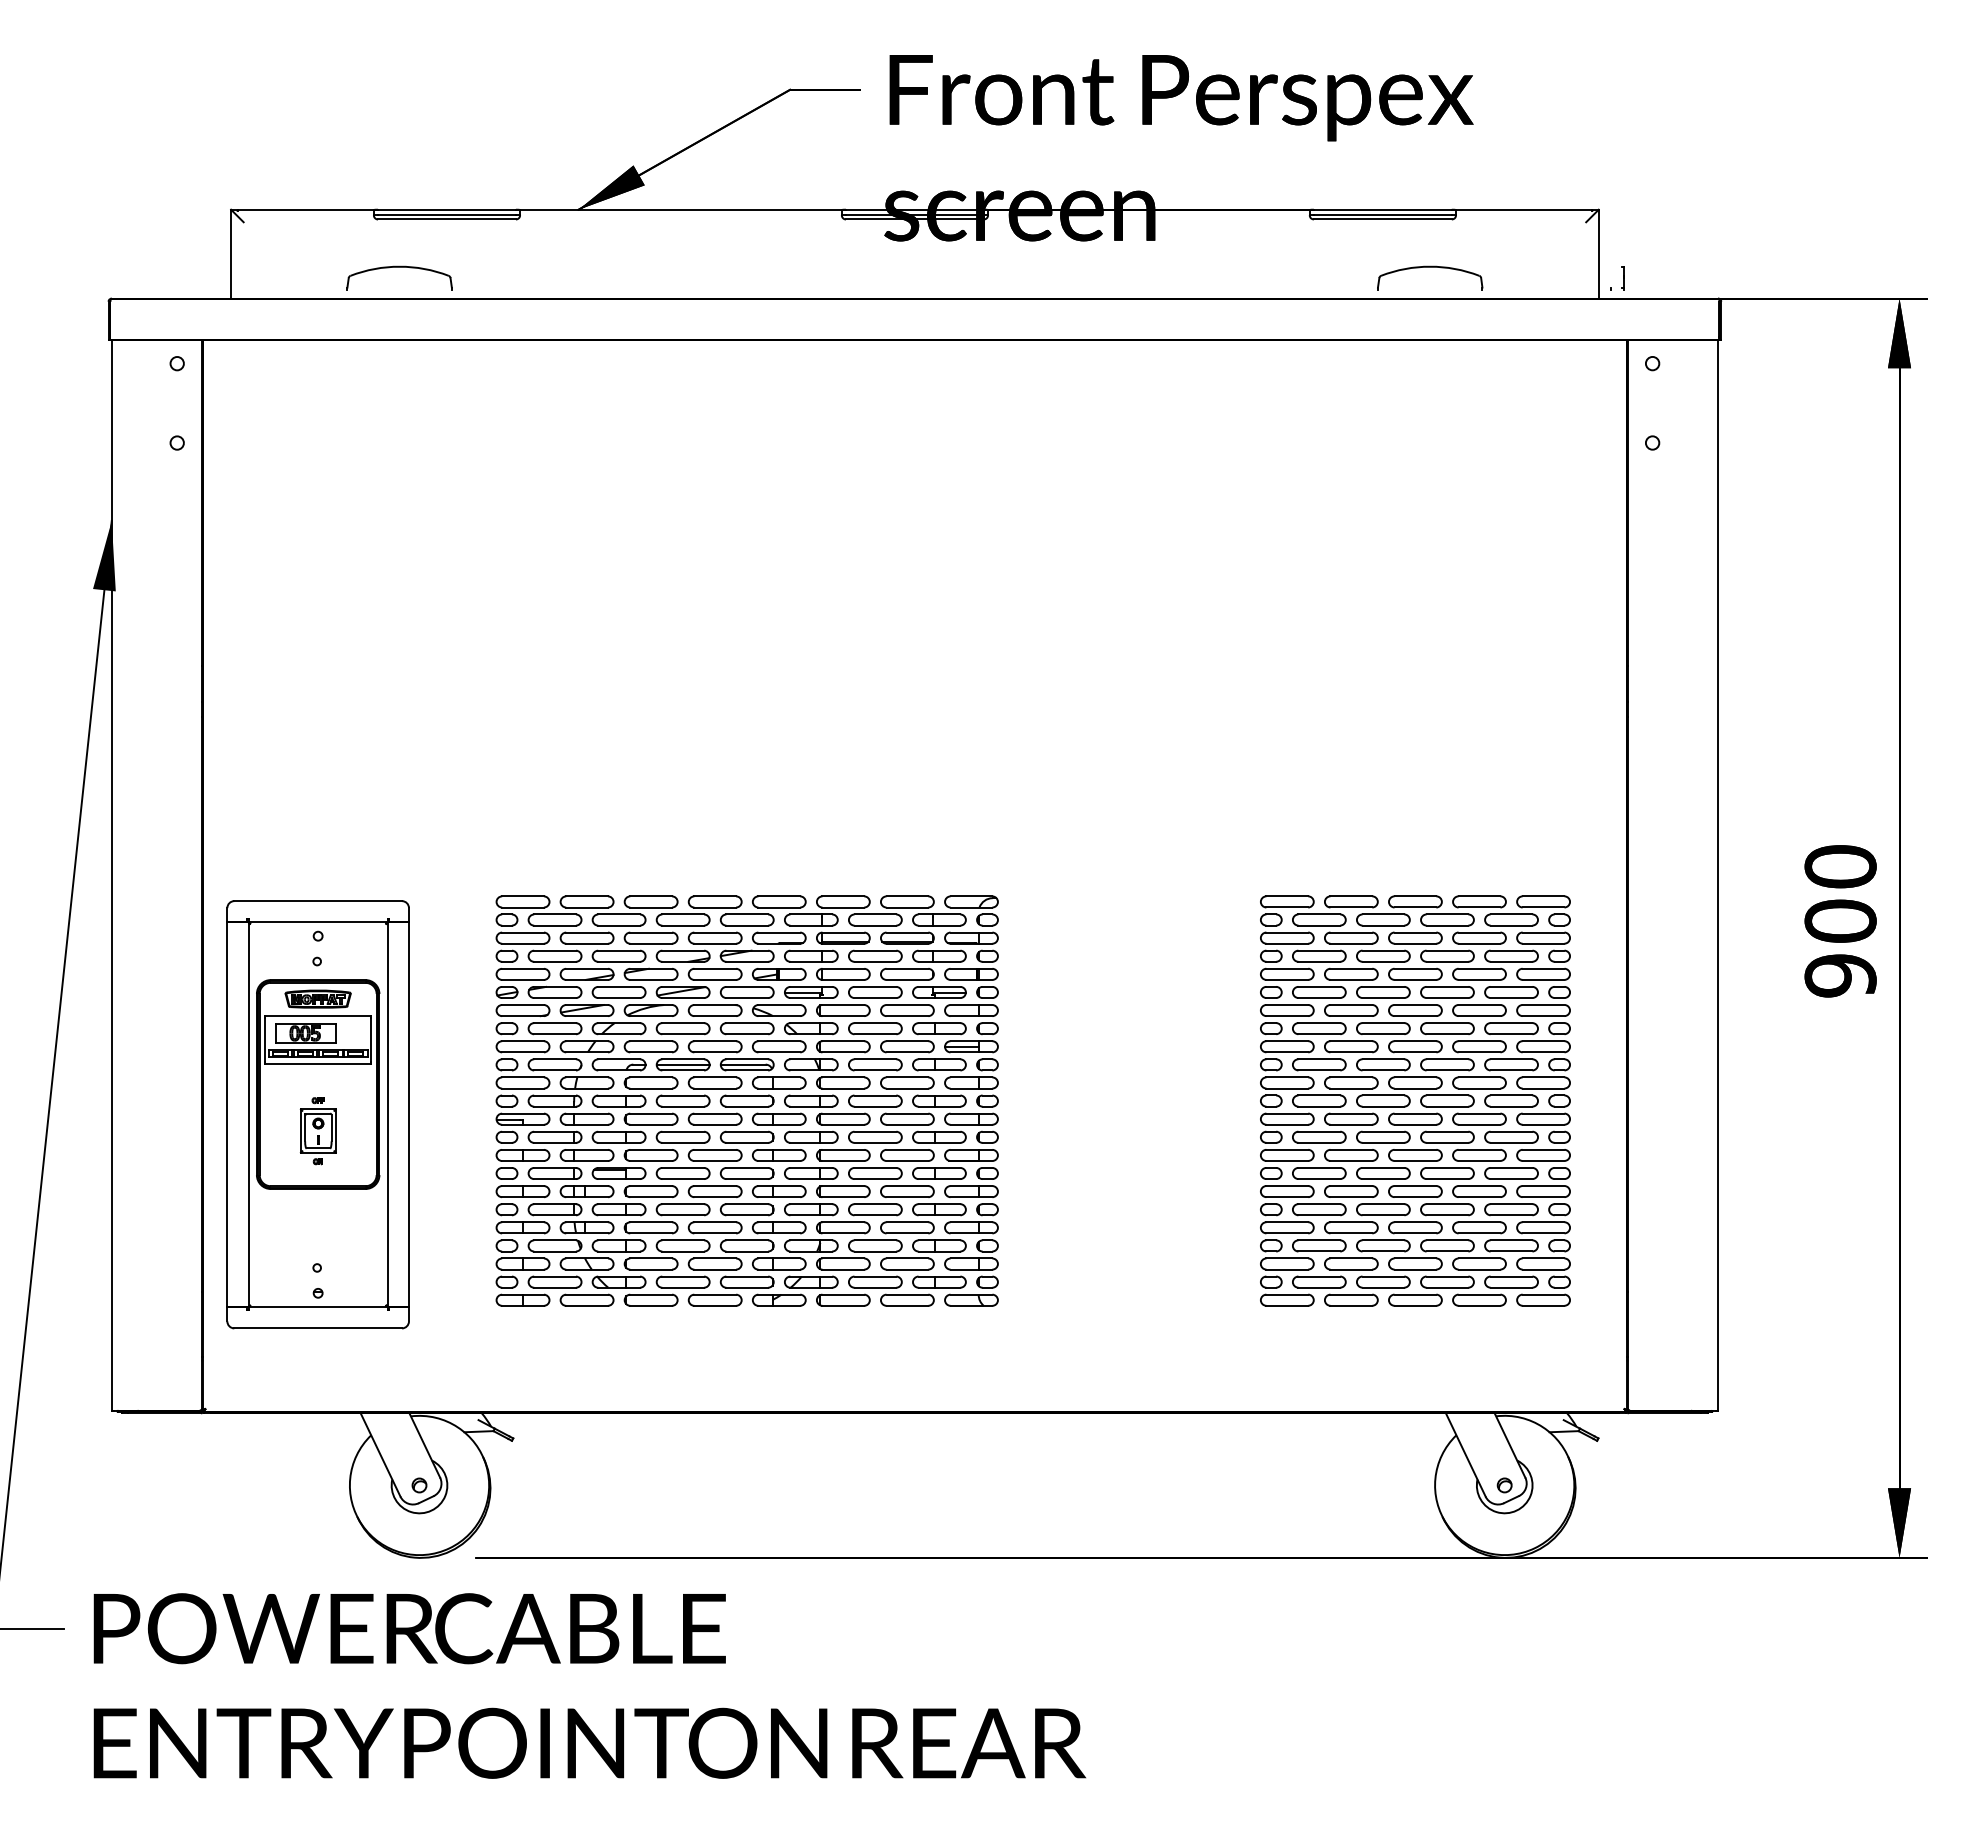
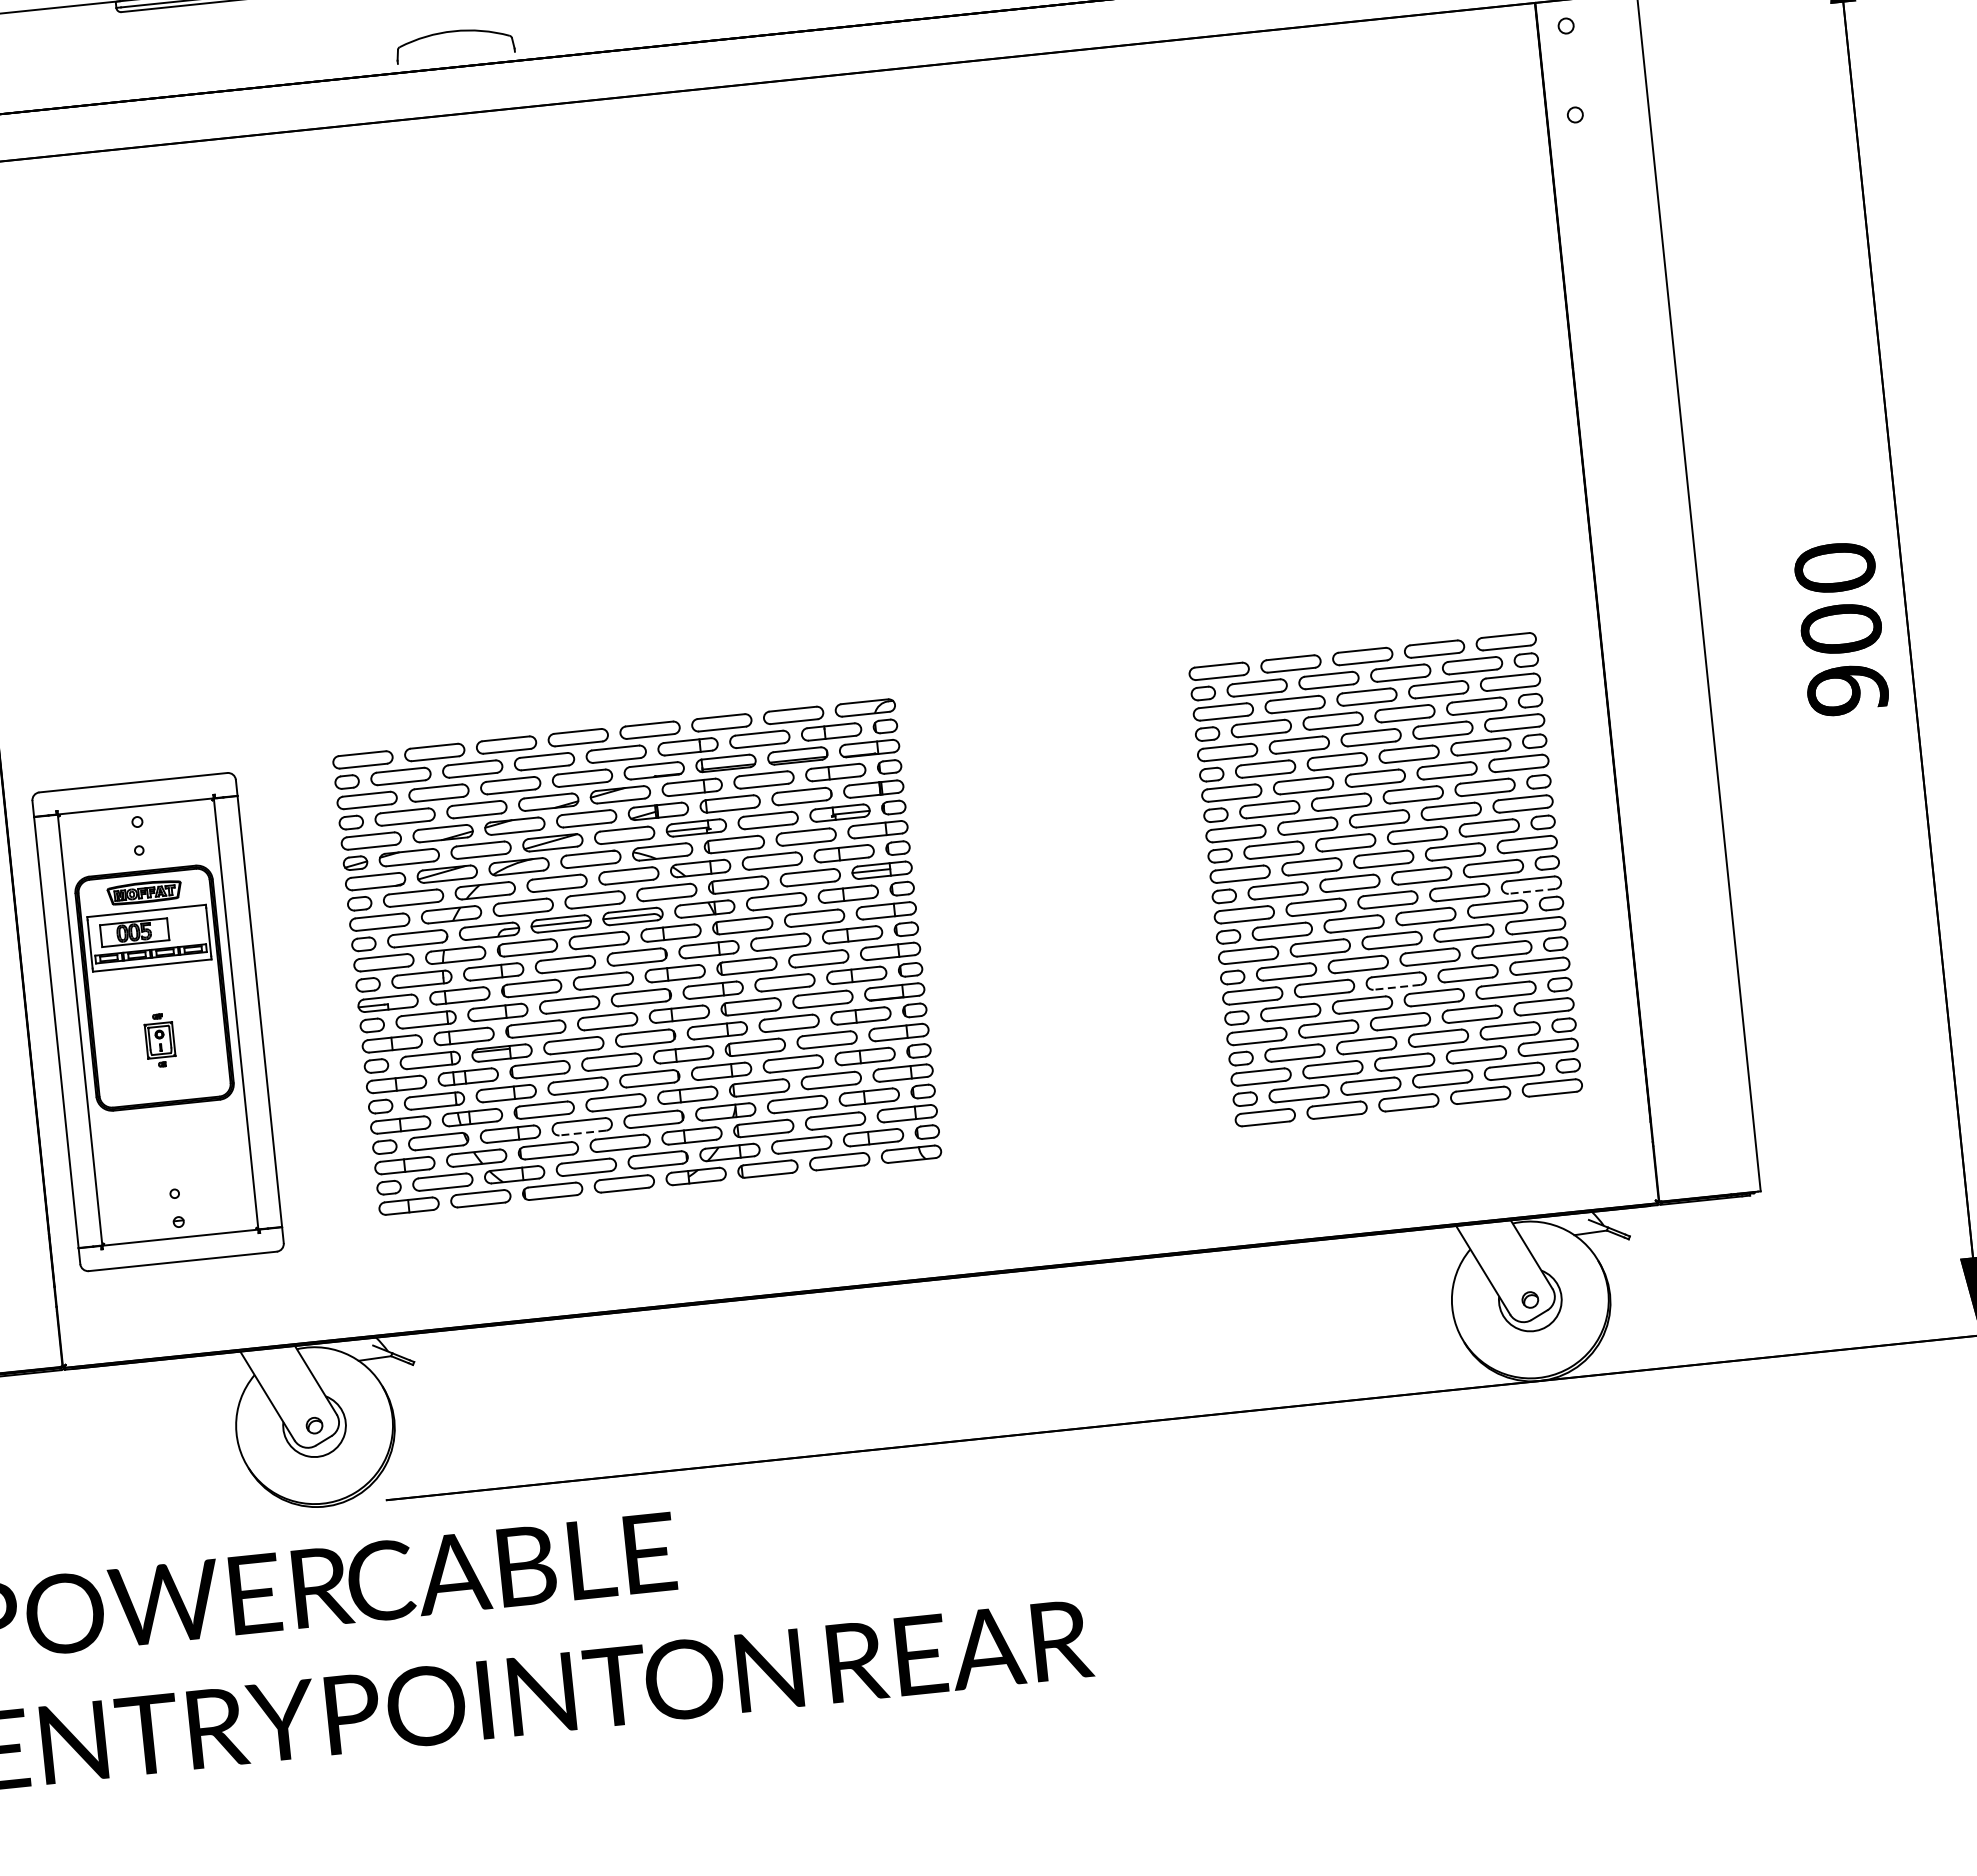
part: (399, 267) -> (453, 32), moved
line: (1543, 1124) -> (1532, 891), solid -> dashed
part: (317, 1131) -> (159, 1040), size x0.7
line: (1415, 1197) -> (1397, 987), solid -> dashed
line: (683, 1251) -> (583, 1132), solid -> dashed

